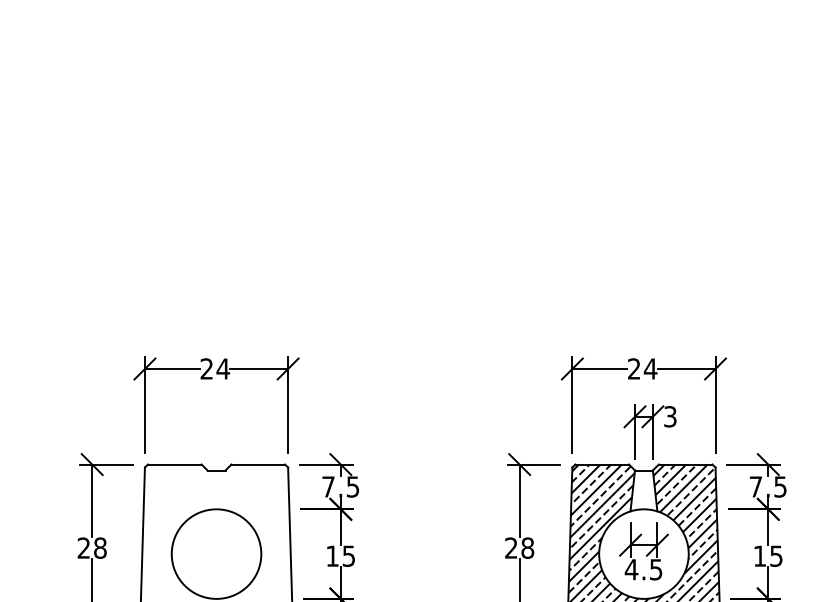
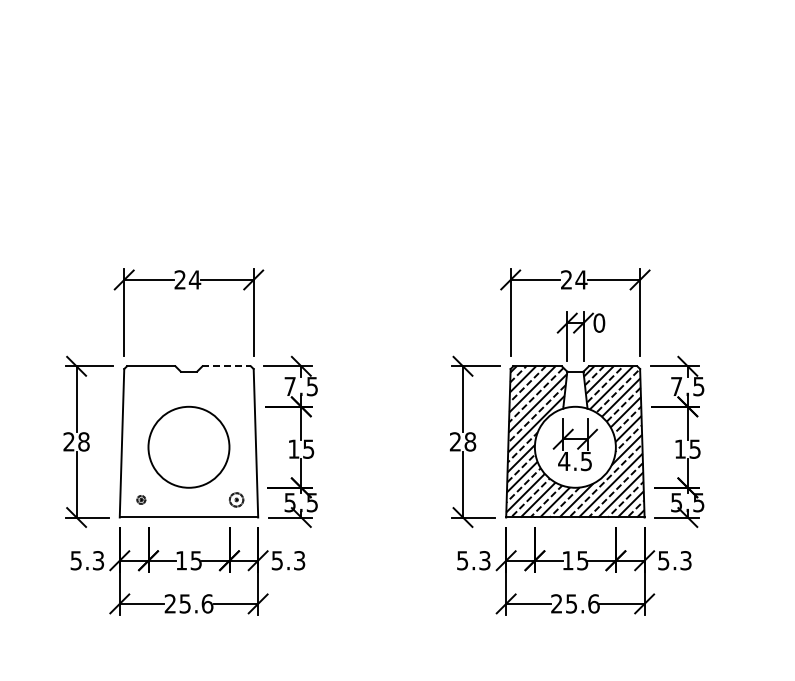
text: (670, 416) -> (599, 322), 3 -> 0
line: (259, 464) -> (227, 366), solid -> dashed

